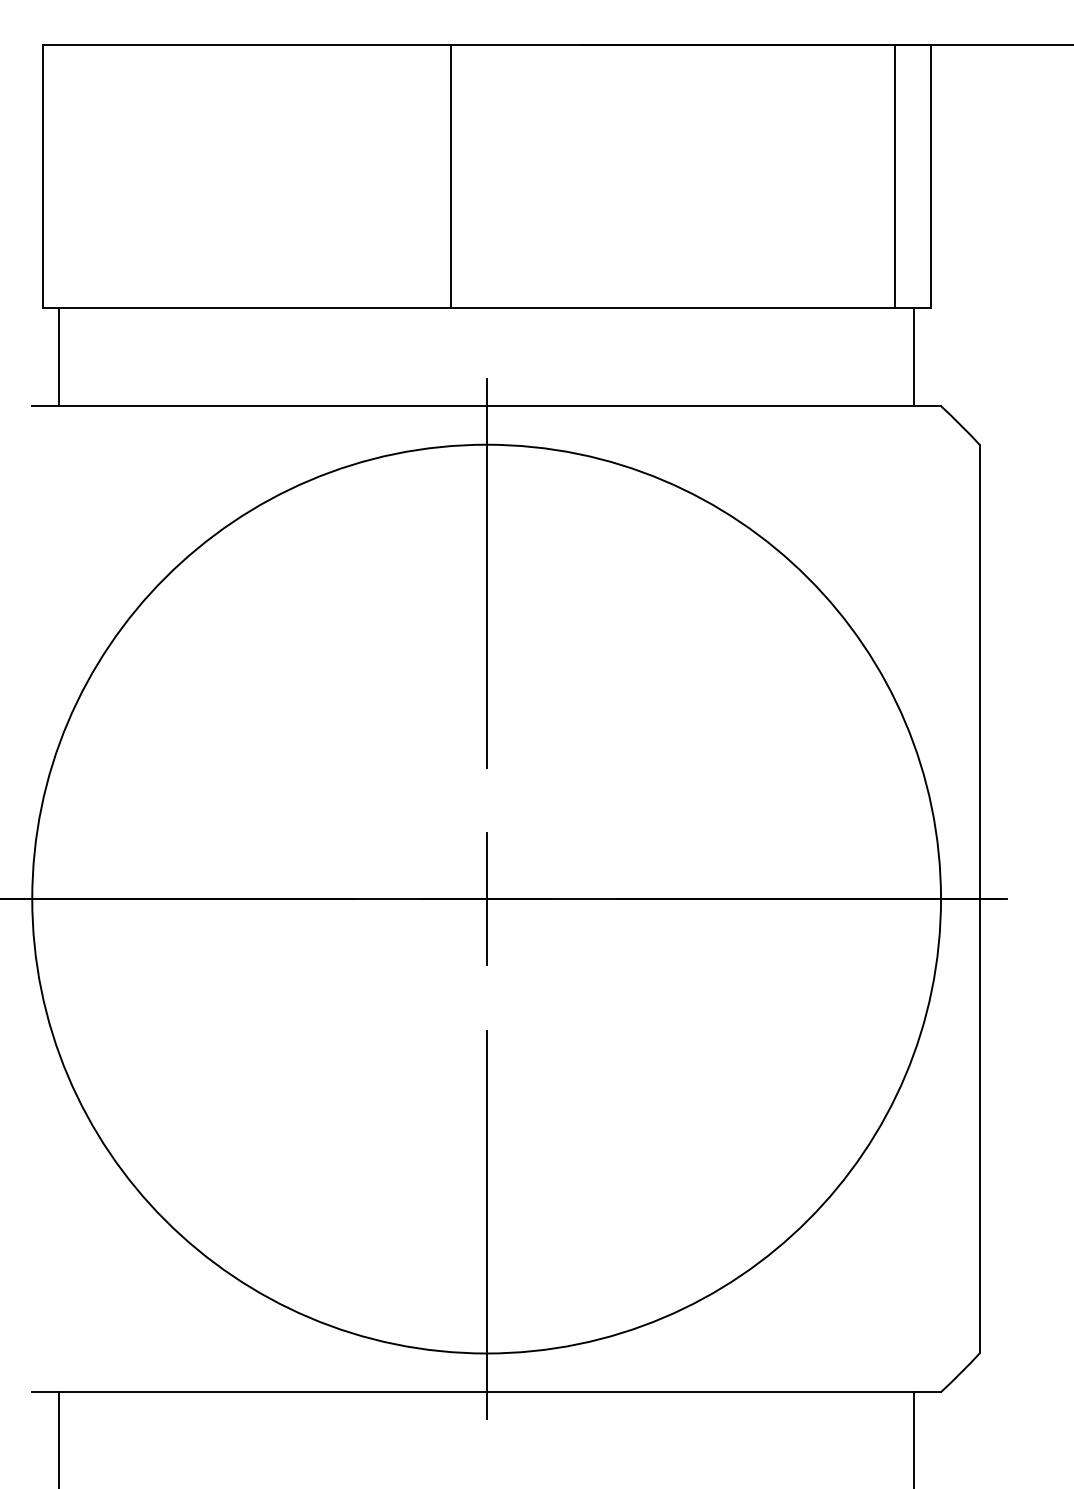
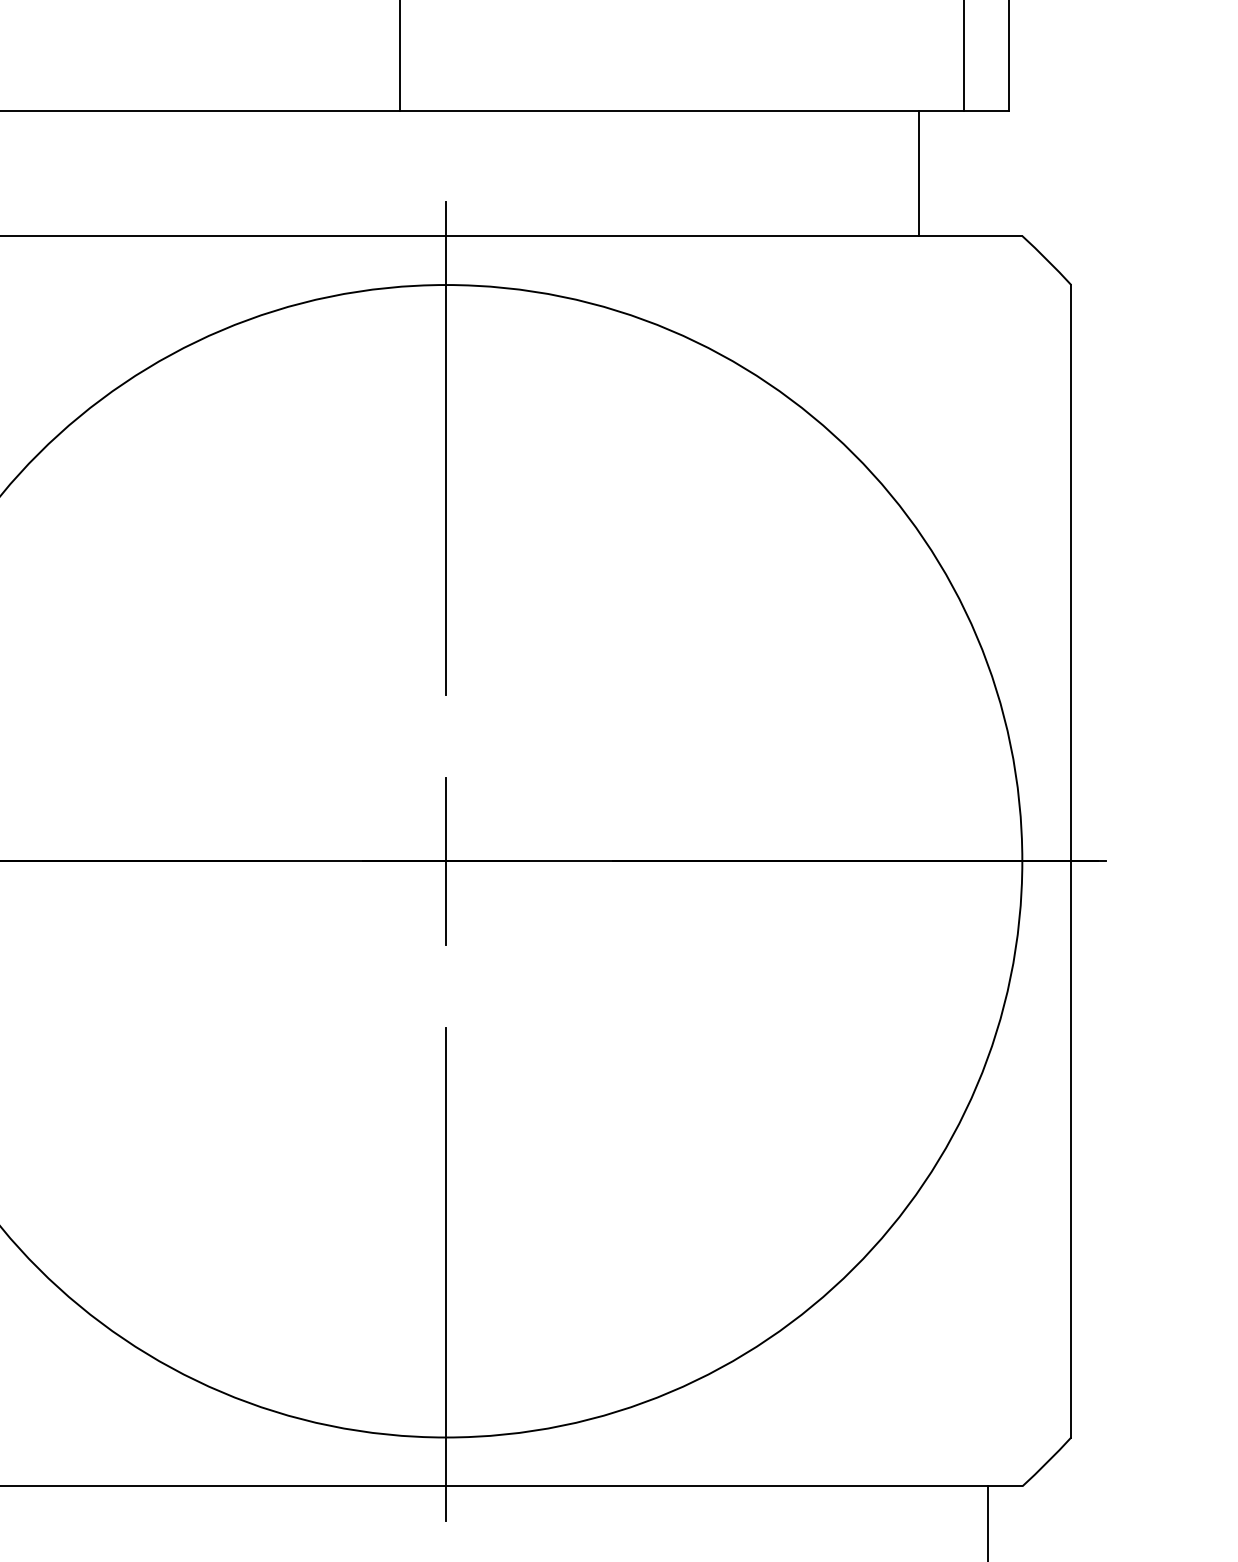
line: (913, 356) -> (918, 173), moved

